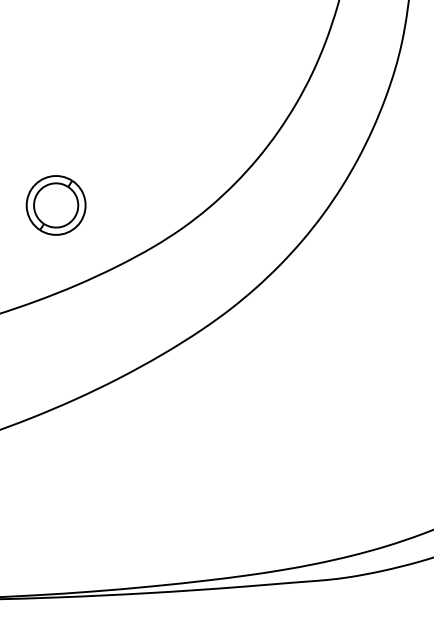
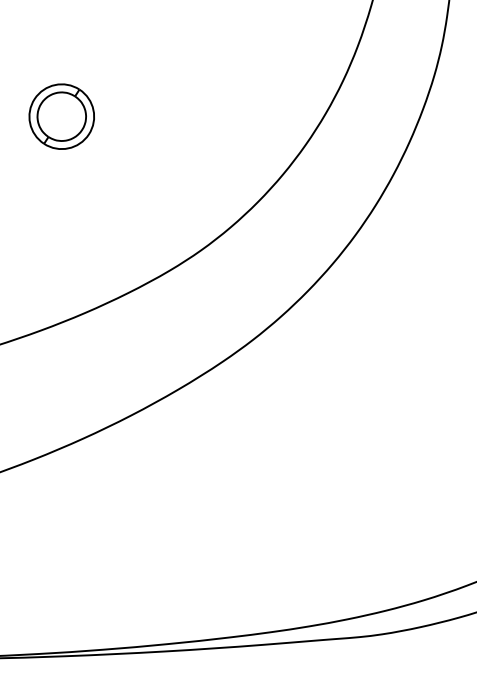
part: (55, 205) -> (61, 116), moved

